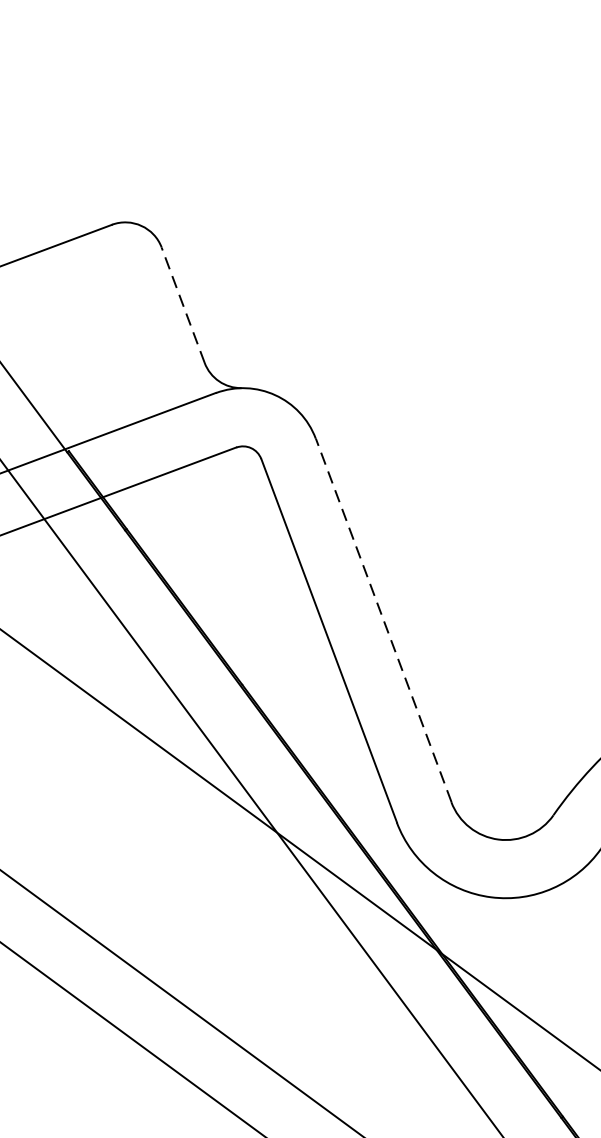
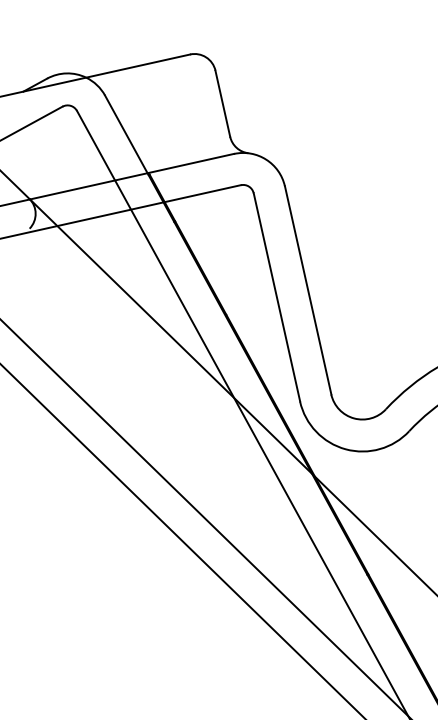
line: (182, 304) -> (222, 103), dashed -> solid
line: (384, 620) -> (308, 290), dashed -> solid

